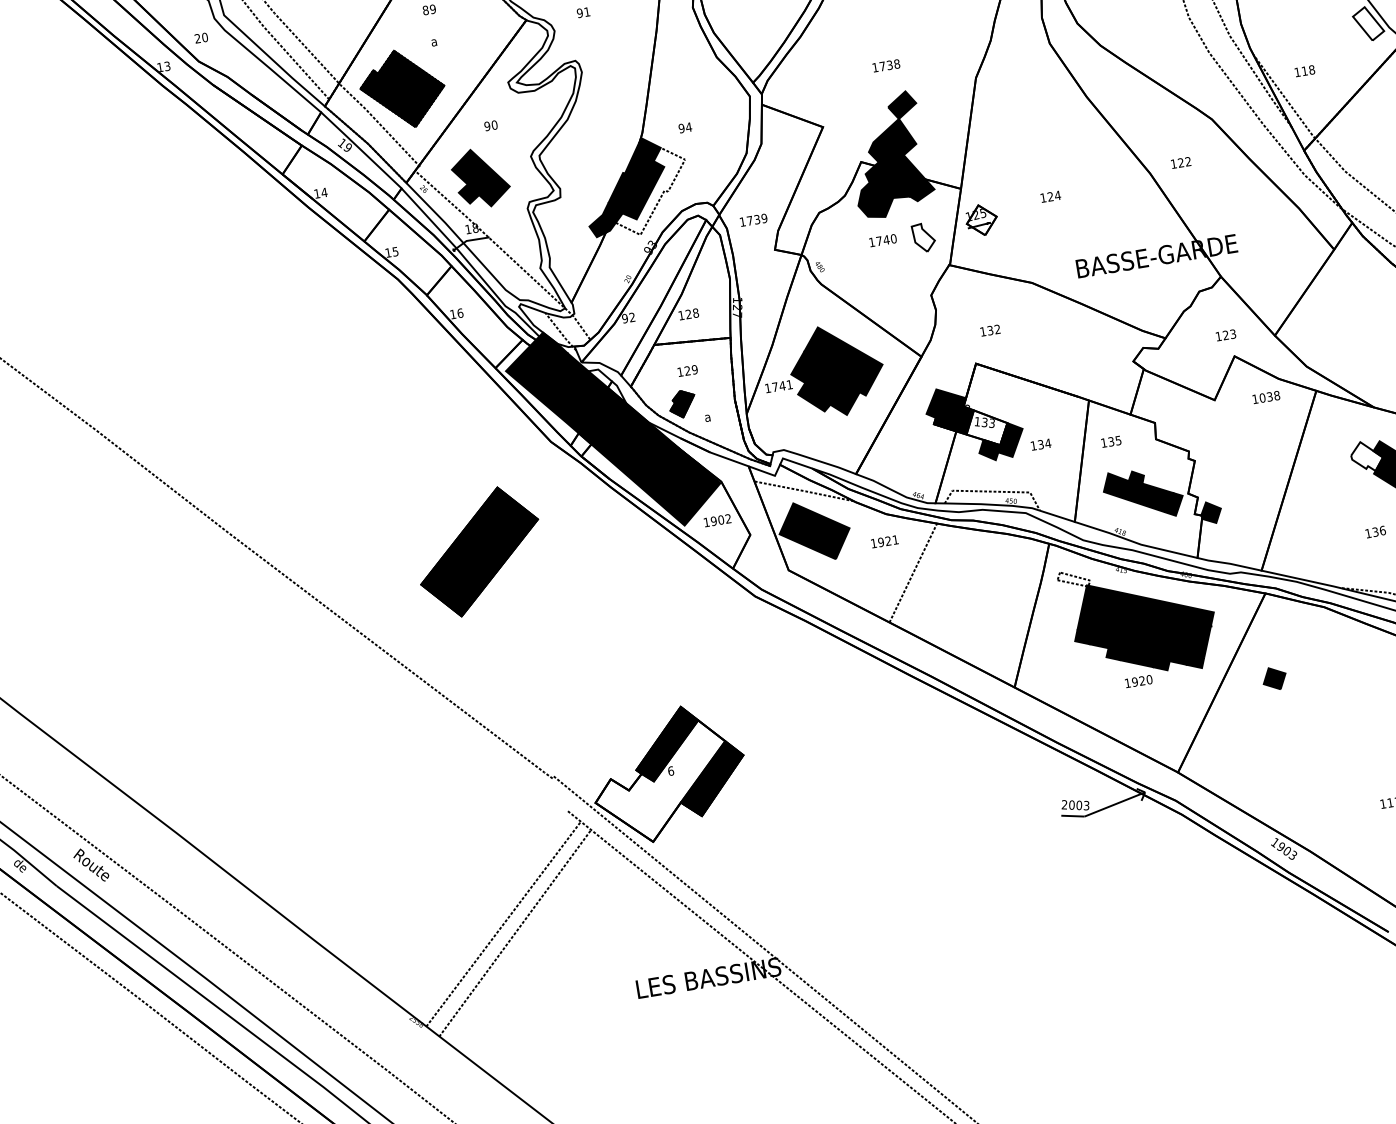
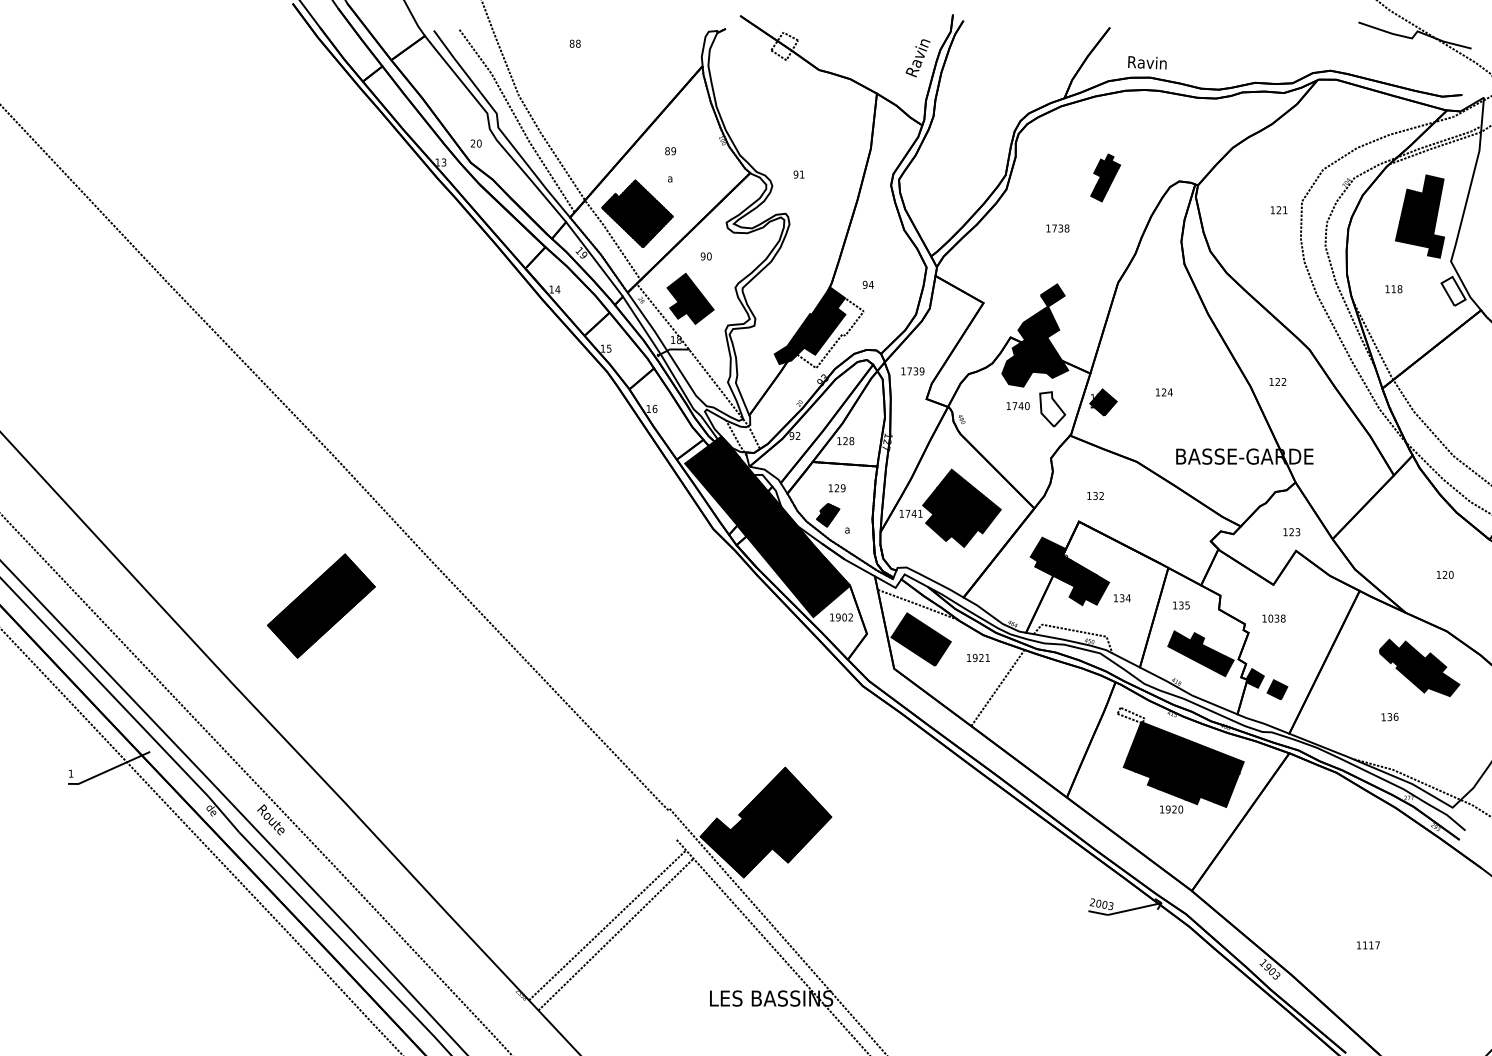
text: (885, 65) -> (1057, 228), moved
text: (1304, 71) -> (1393, 289), moved
fill: (981, 220) -> (1103, 402), added
part: (923, 238) -> (1052, 409), size x1.43
text: (1265, 397) -> (1273, 618), moved
fill: (987, 427) -> (1079, 576), added
fill: (1366, 456) -> (1392, 652), added
part: (479, 551) -> (321, 605), moved
part: (1274, 678) -> (1277, 689), moved
fill: (661, 783) -> (758, 829), added

